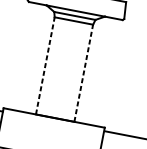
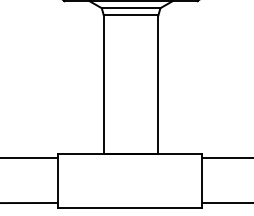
line: (45, 65) -> (103, 84), dashed -> solid
line: (83, 73) -> (158, 84), dashed -> solid

